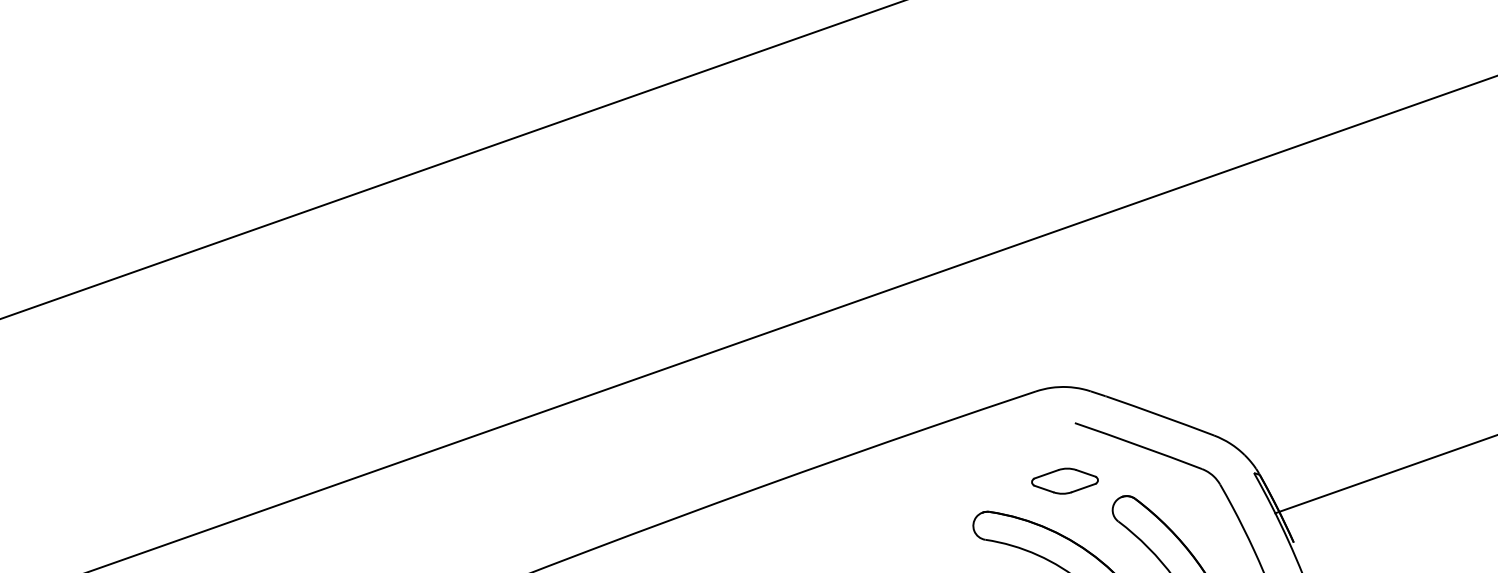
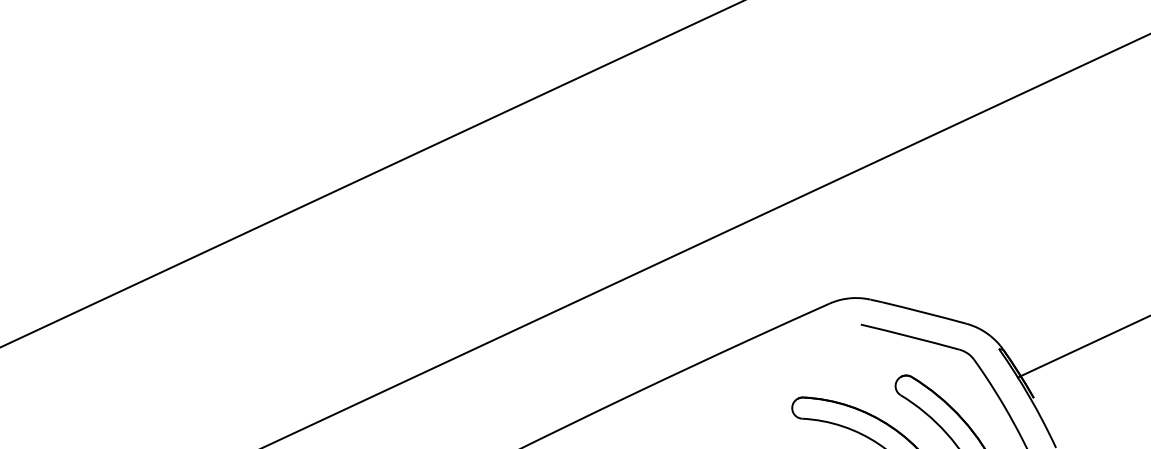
part: (1064, 480) -> (857, 368), removed

